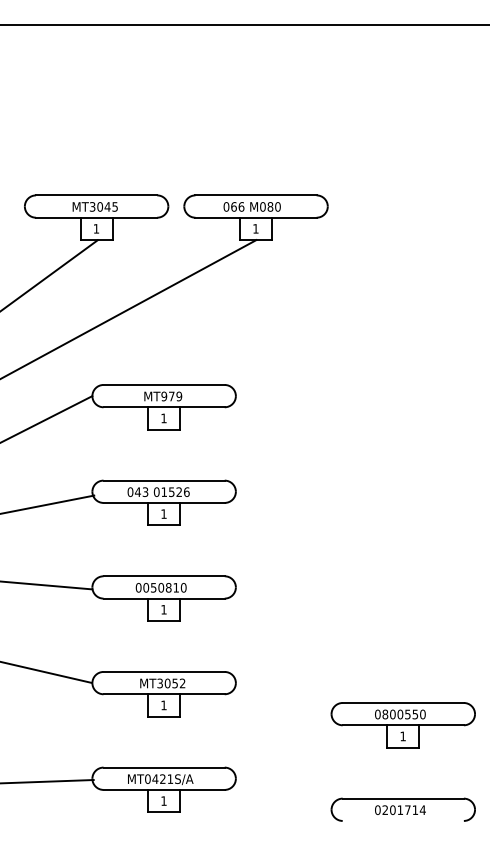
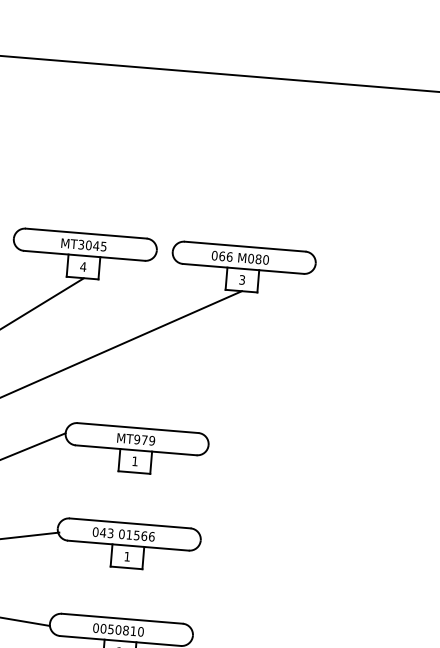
text: (96, 228) -> (83, 266), 1 -> 4
text: (255, 228) -> (241, 279), 1 -> 3
text: (179, 492) -> (144, 536), 01526 -> 01566

